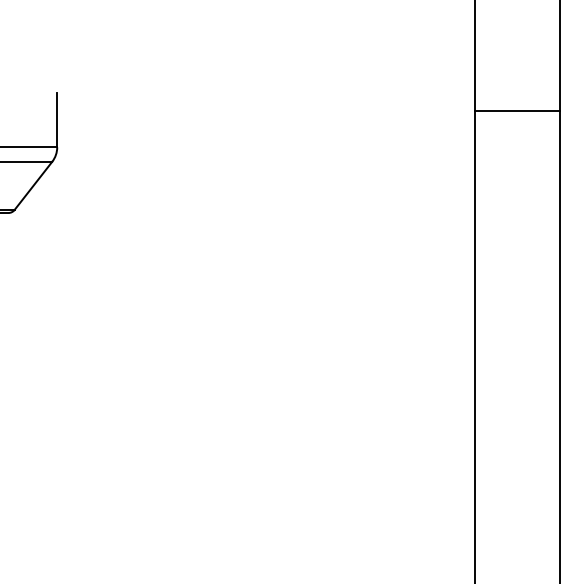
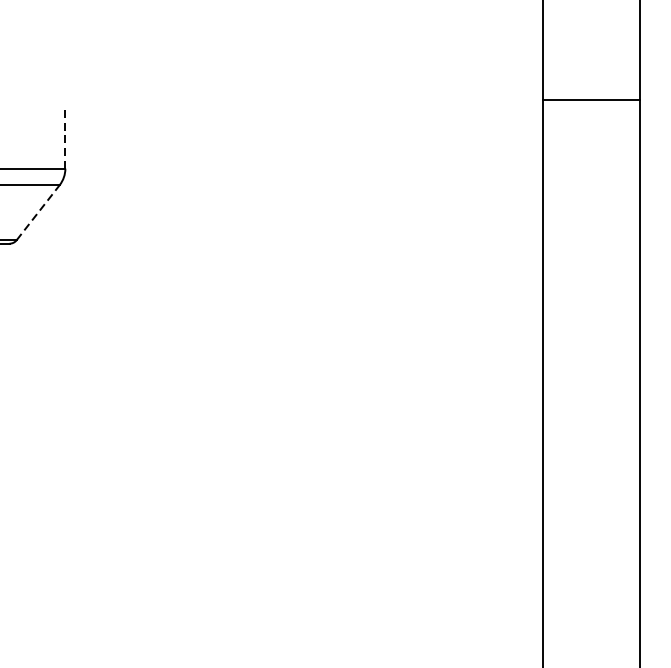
line: (517, 111) -> (591, 100), moved
line: (57, 119) -> (65, 136), solid -> dashed
line: (33, 185) -> (38, 212), solid -> dashed

